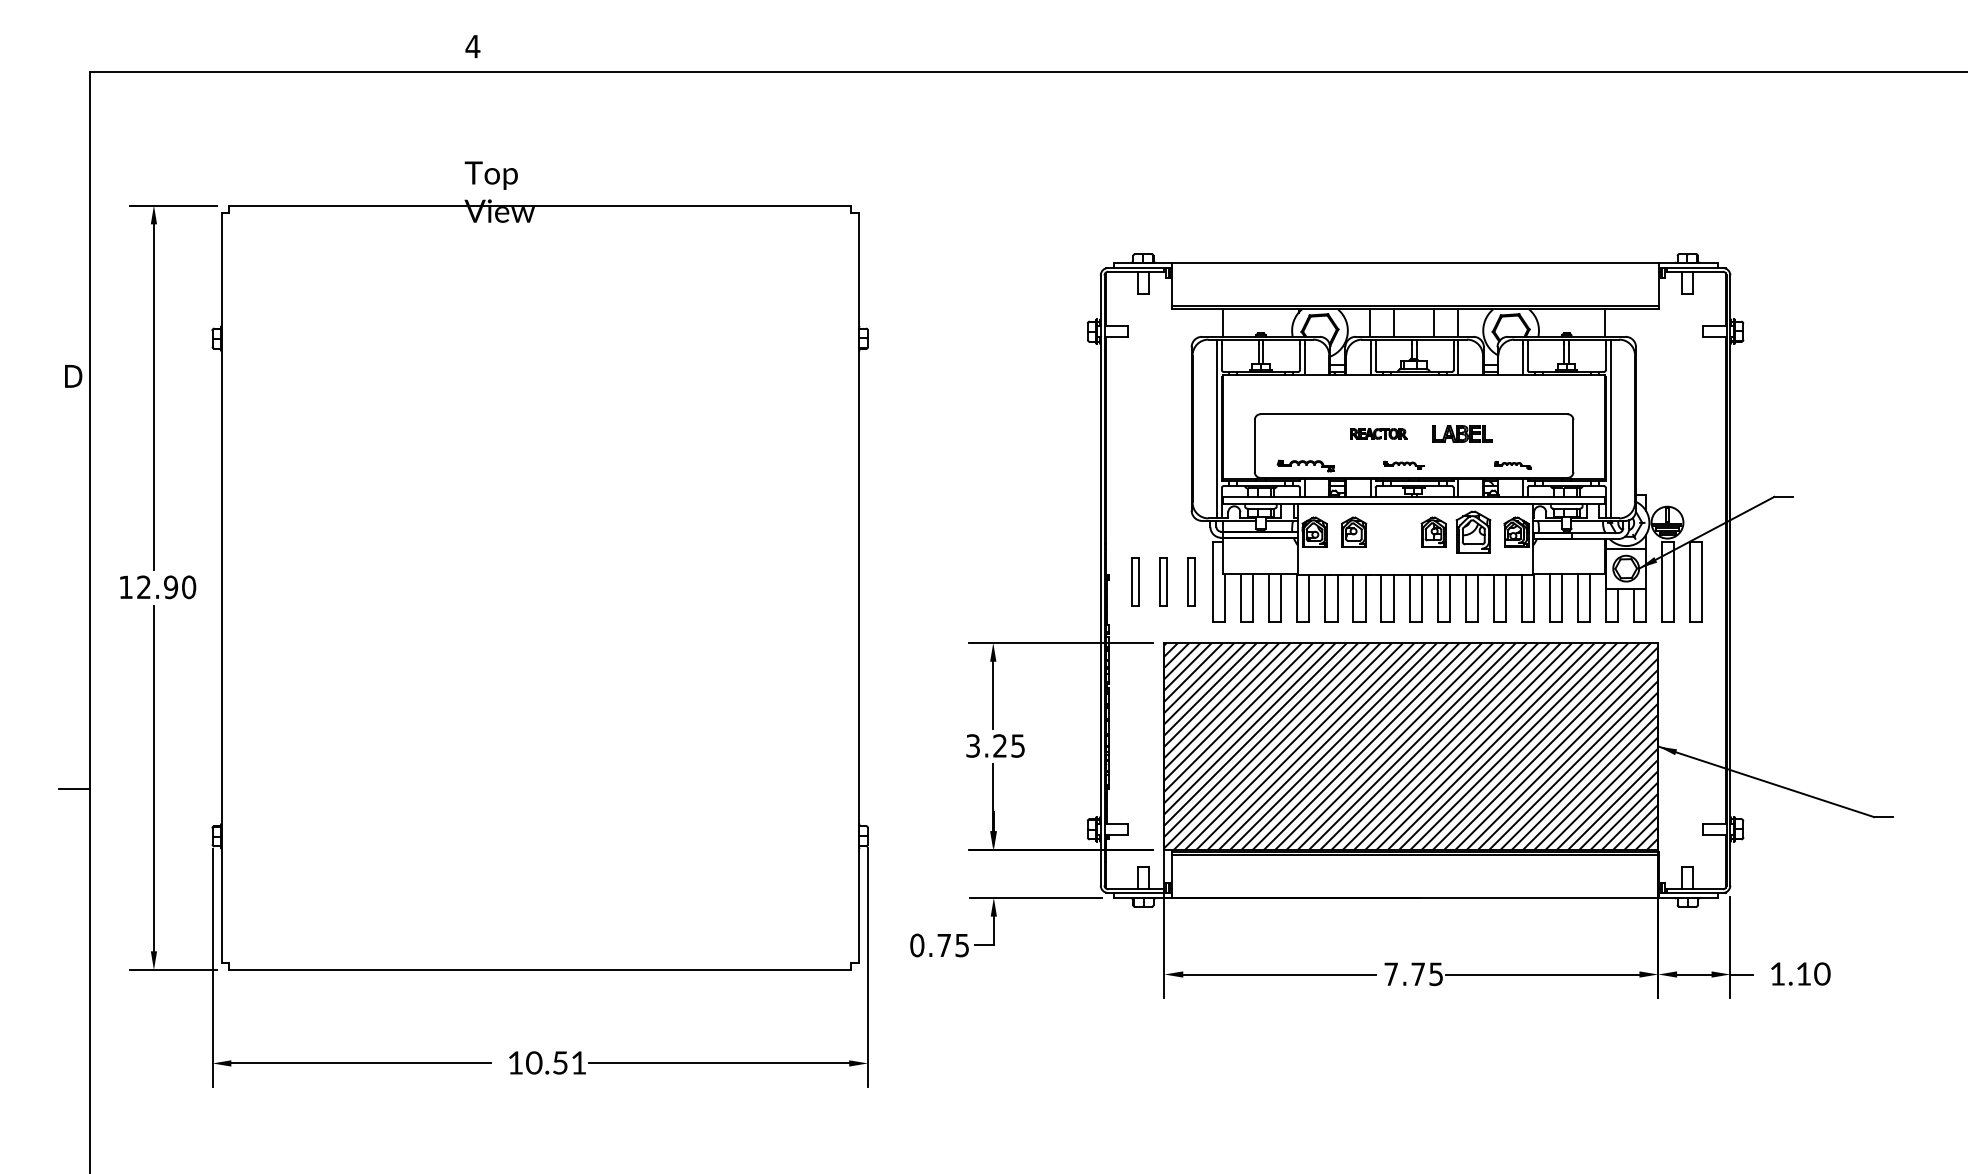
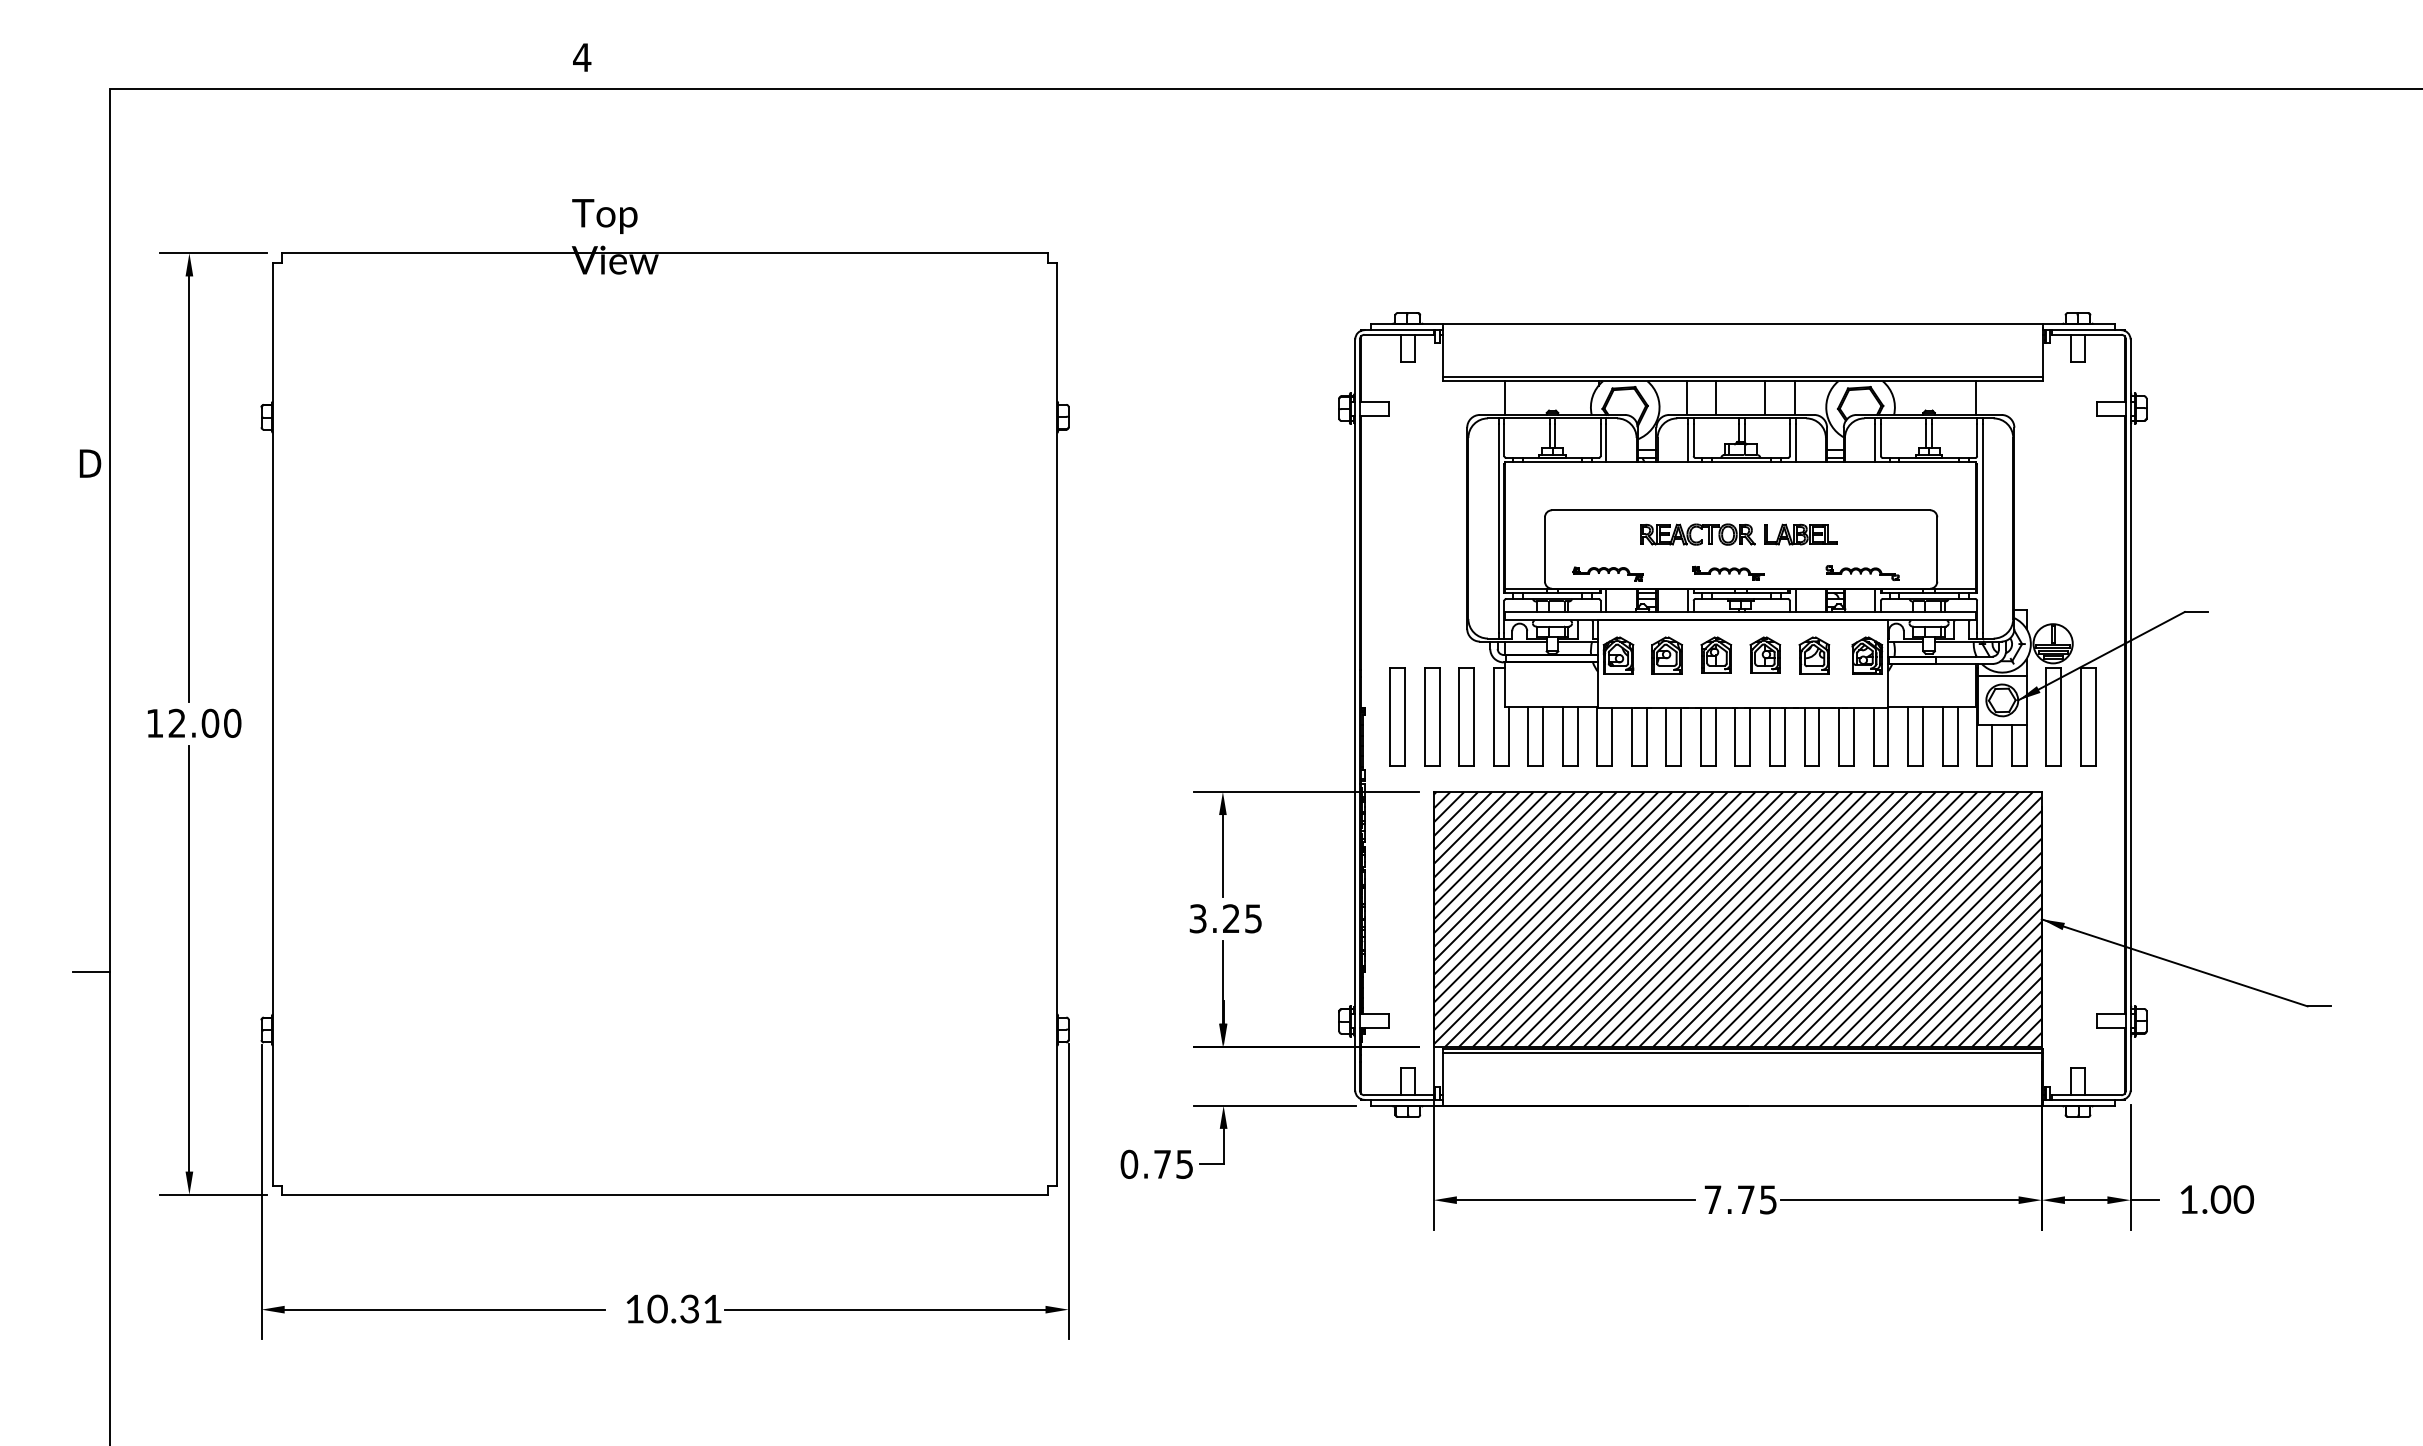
part: (1378, 433) -> (1697, 534), size x1.67
part: (1403, 464) -> (1728, 572), size x1.43
part: (1512, 464) -> (1862, 572), size x1.67
part: (1394, 531) -> (1716, 654), added
part: (1473, 532) -> (1814, 655), size x0.71
part: (1135, 581) -> (1397, 716), size x1.67
part: (1163, 581) -> (1432, 716), size x1.67
part: (1191, 581) -> (1466, 716), size x1.67
text: (171, 587) -> (210, 723), 12.90 -> 12.00
text: (1803, 973) -> (2220, 1199), 1.10 -> 1.00
text: (560, 1062) -> (689, 1308), 10.51 -> 10.31

